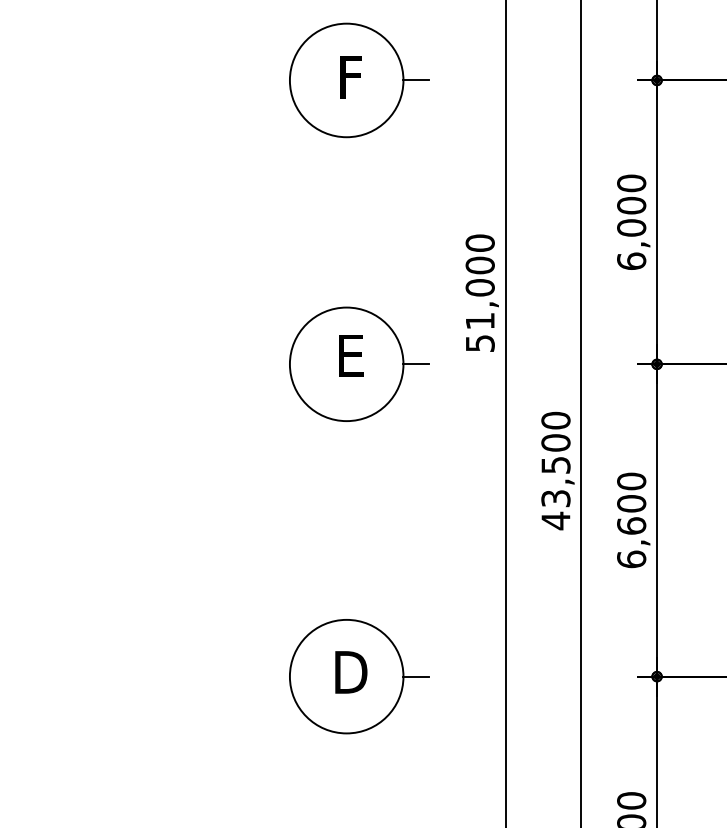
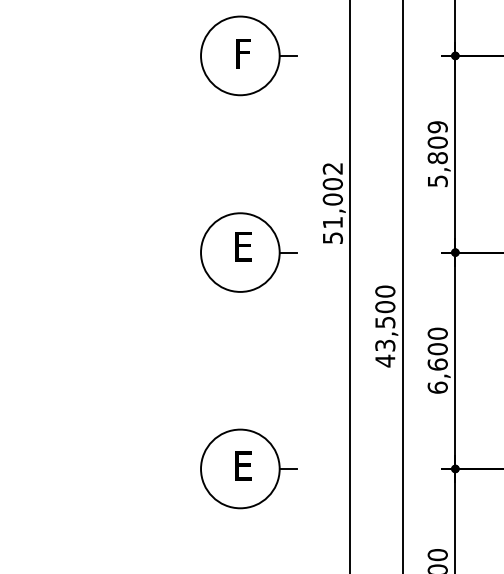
text: (631, 222) -> (437, 154), 6,000 -> 5,809
text: (479, 242) -> (332, 168), 51,000 -> 51,002
text: (351, 671) -> (243, 465), D -> E

